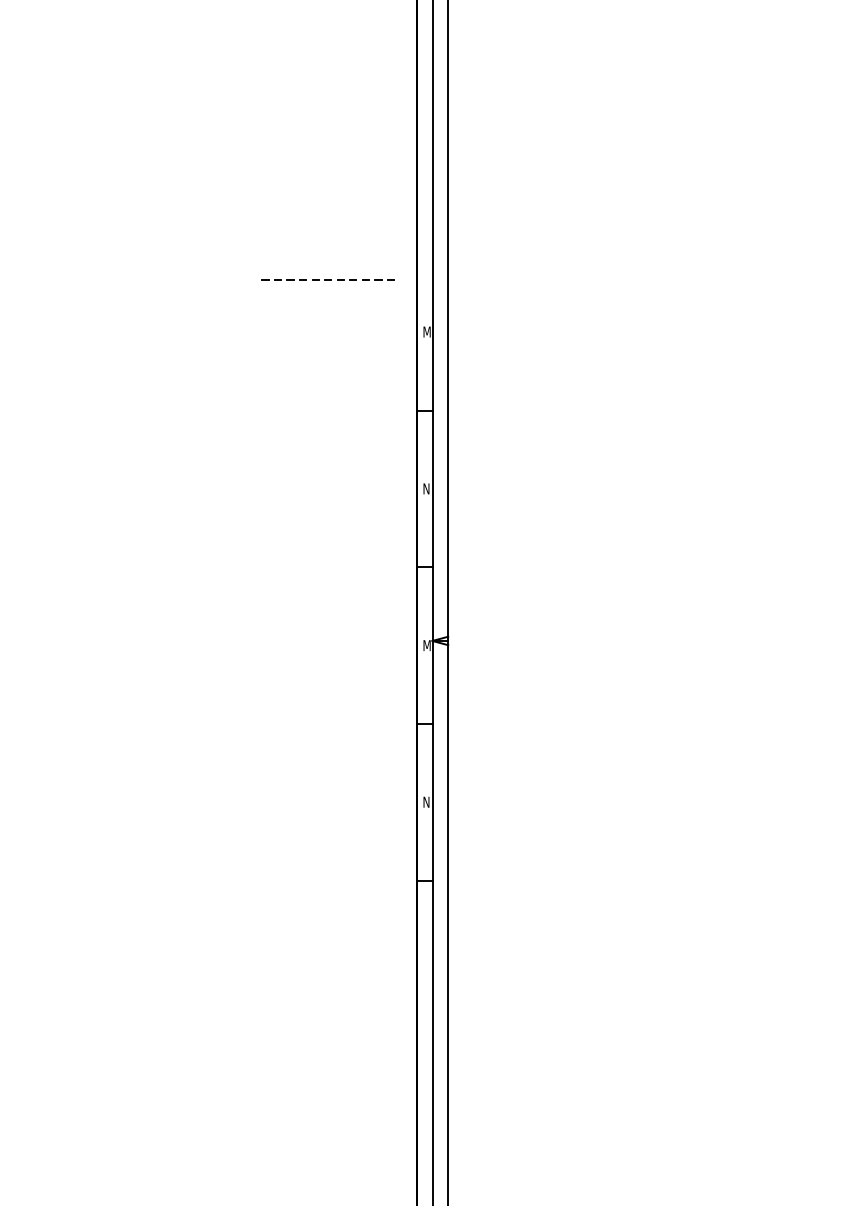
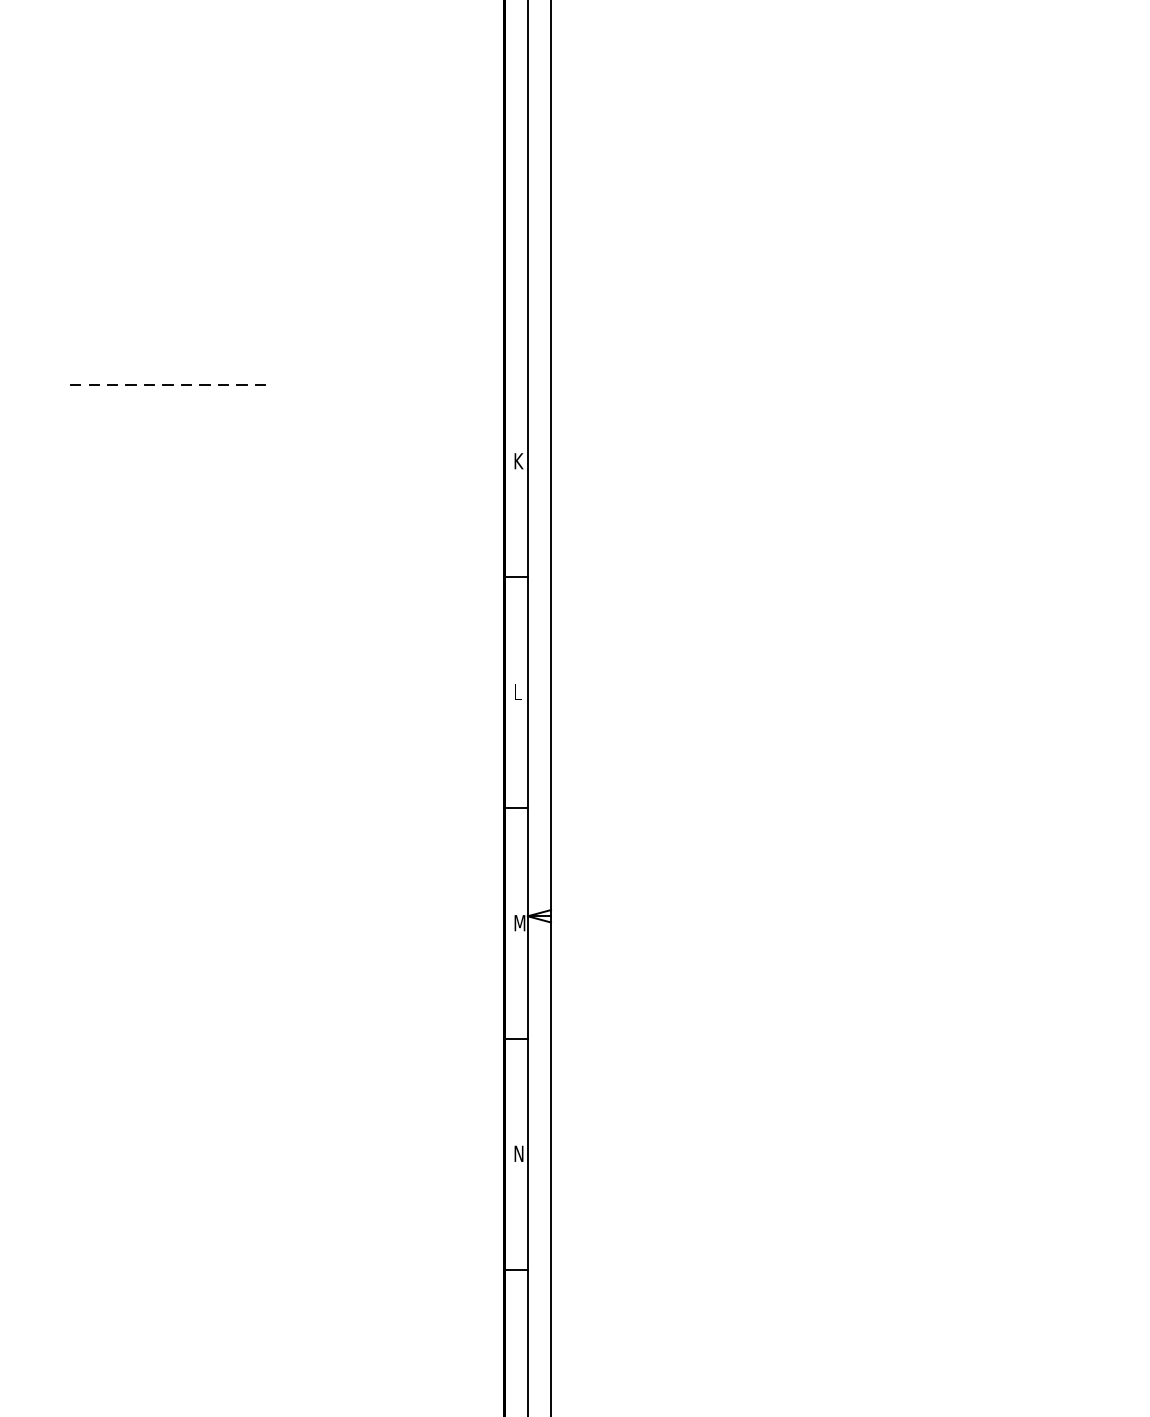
line: (327, 279) -> (166, 383), moved
text: (427, 331) -> (520, 460), M -> K
text: (426, 488) -> (519, 691), N -> L

